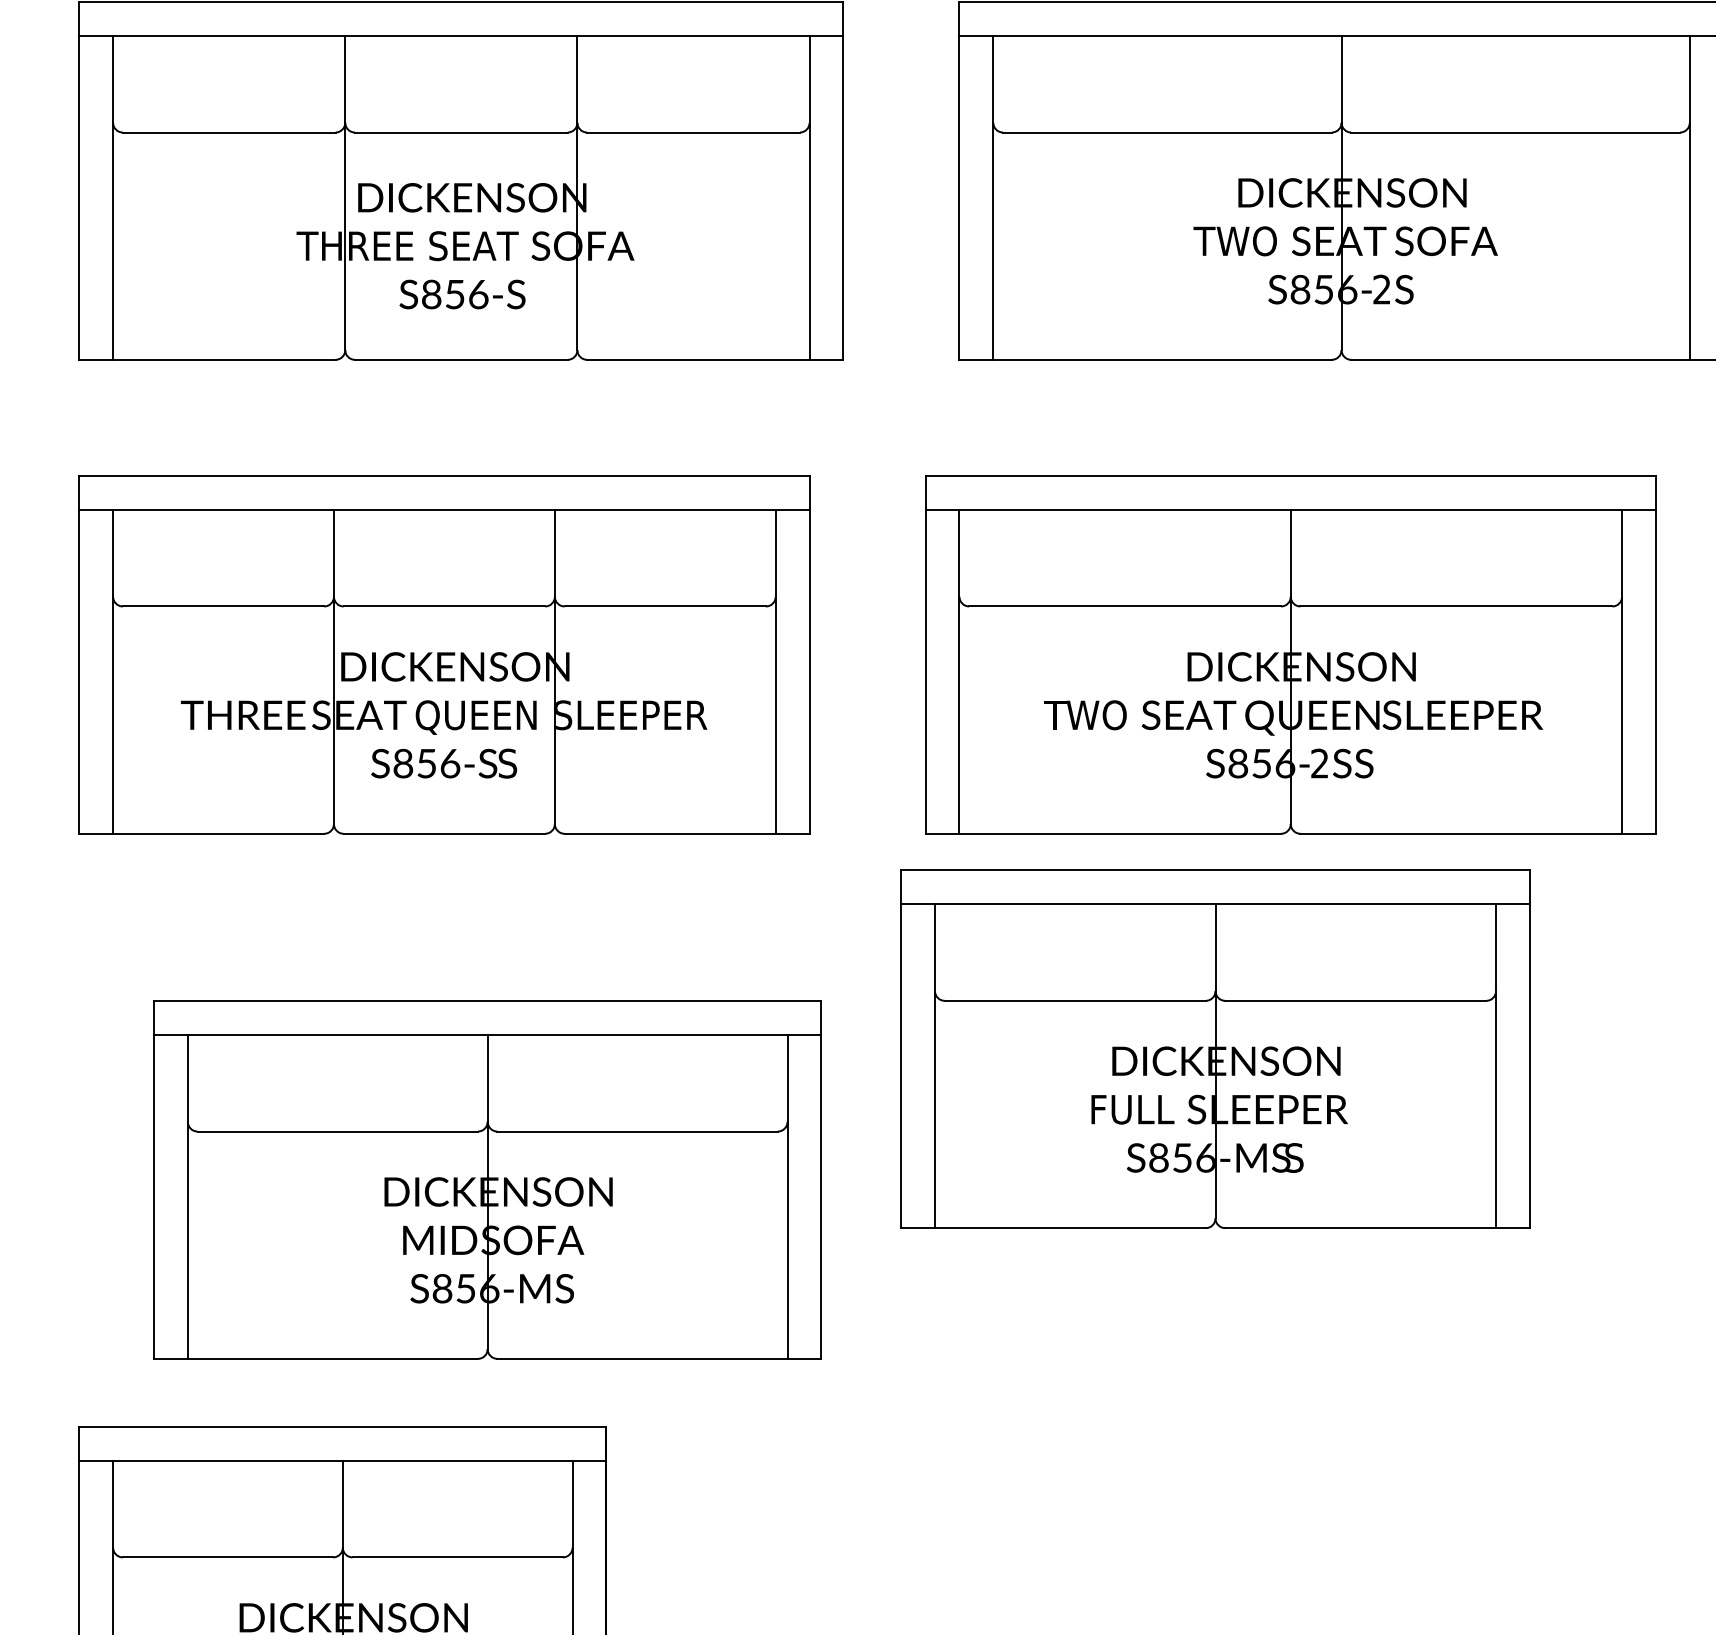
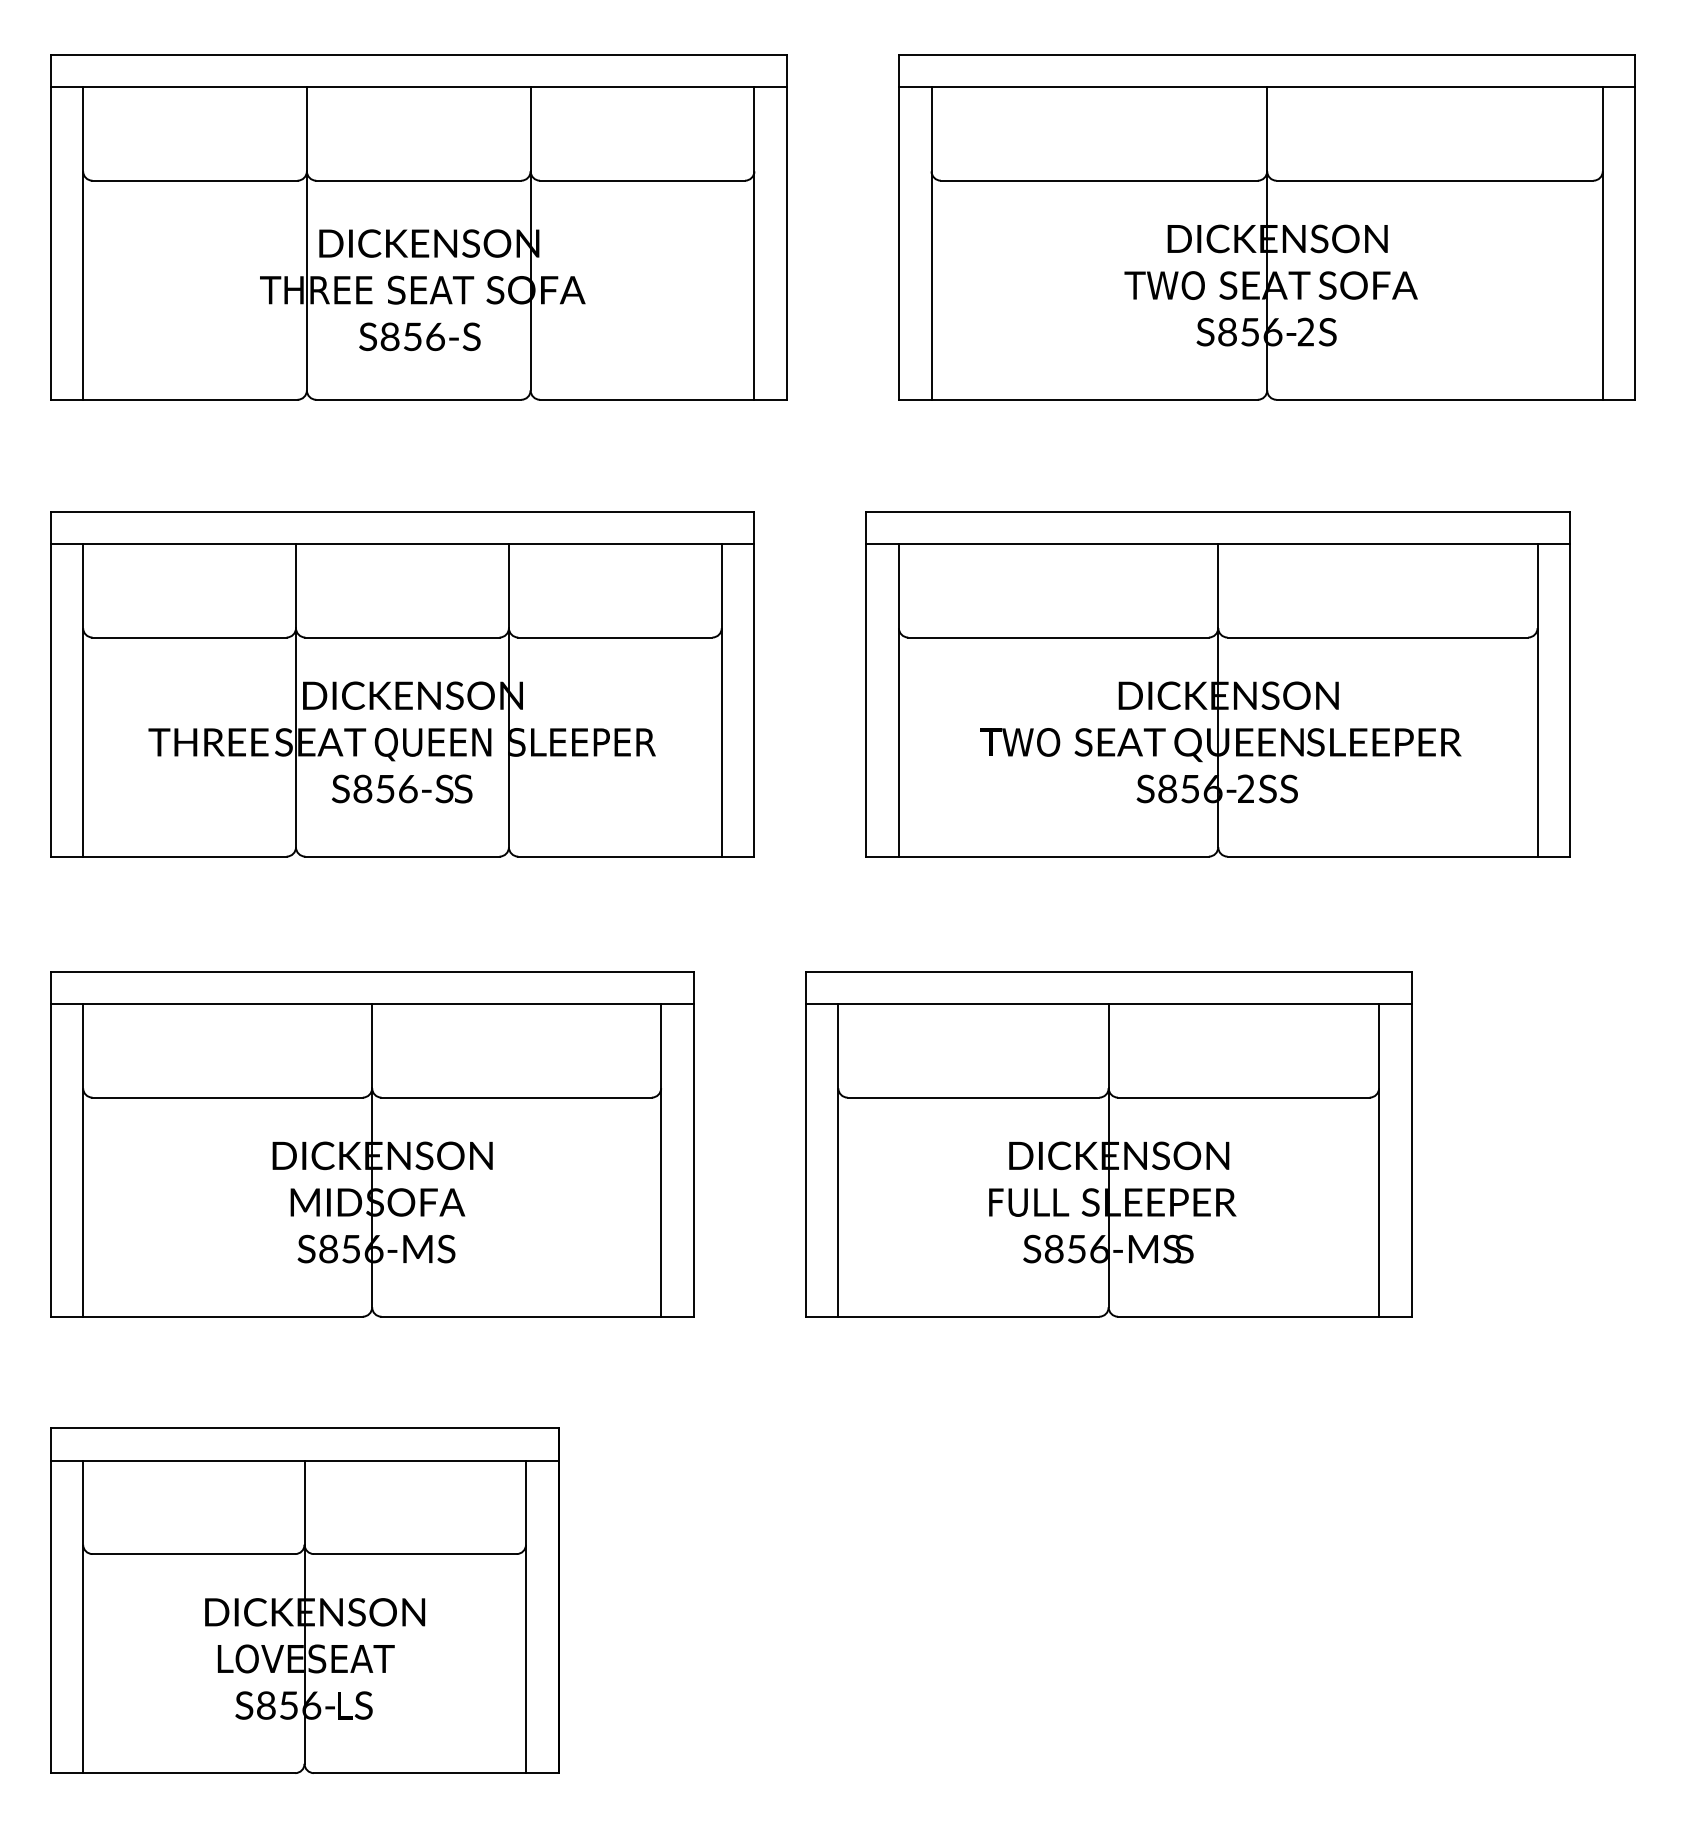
part: (1215, 1049) -> (1108, 1144), moved
part: (488, 1180) -> (372, 1144), moved

